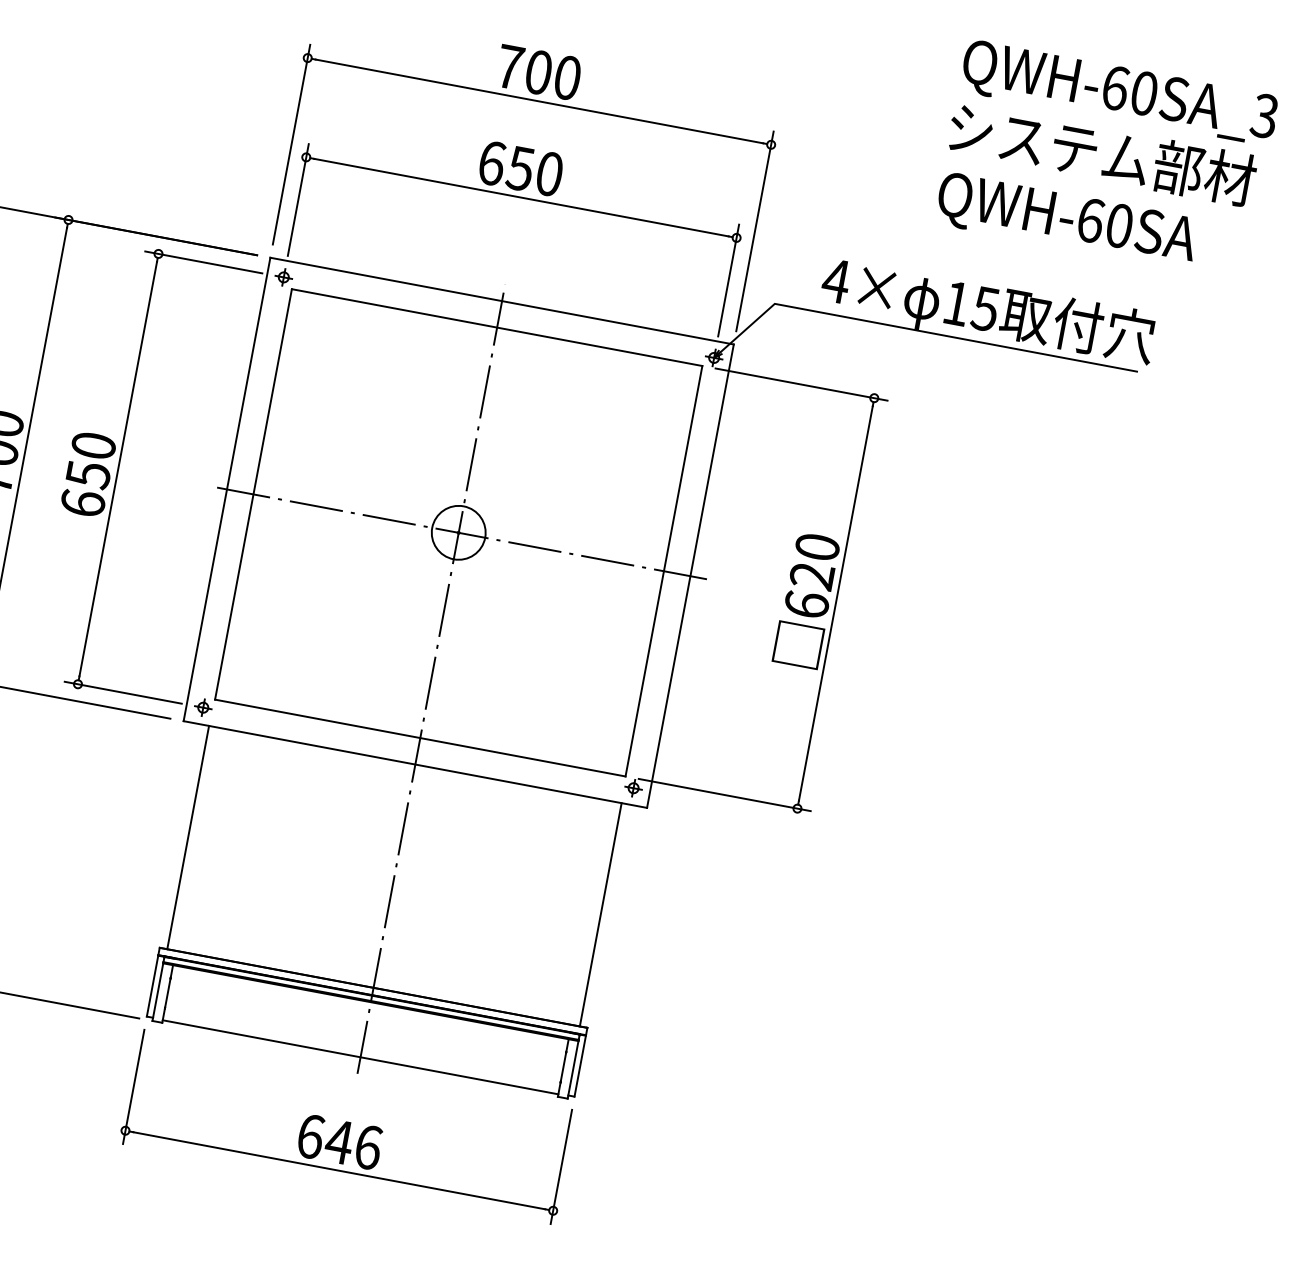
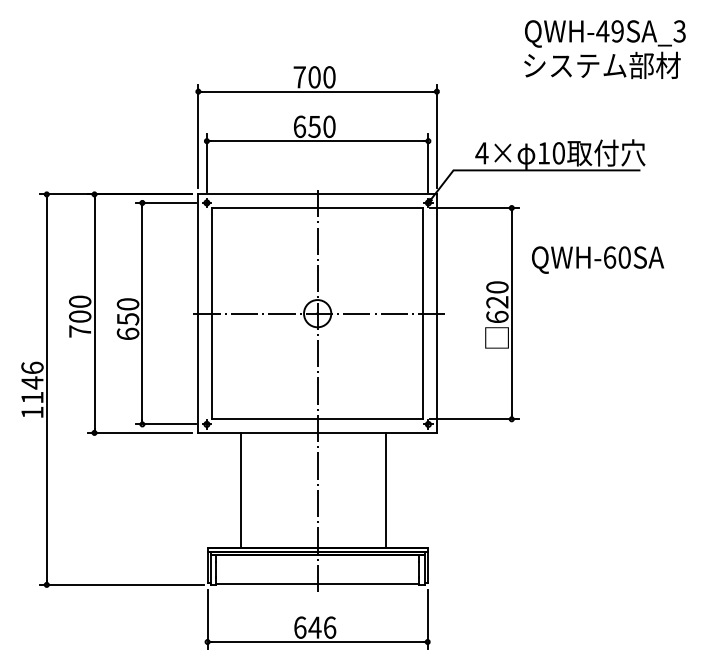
text: (1128, 90) -> (609, 31), QWH-60SA_3 -> QWH-49SA_3
text: (1067, 220) -> (598, 259), moved
text: (984, 309) -> (558, 153), 15 -> 10
line: (188, 835) -> (241, 489), moved
line: (600, 912) -> (385, 489), moved

